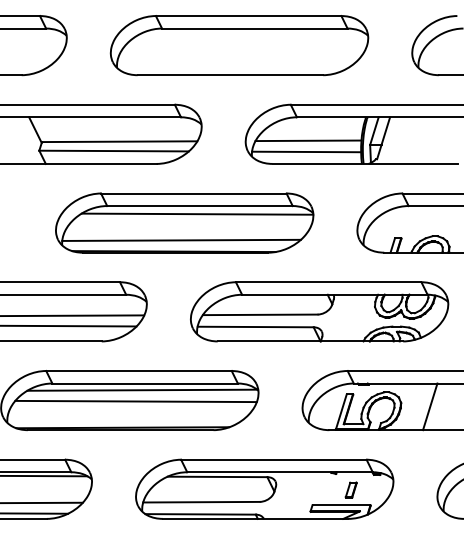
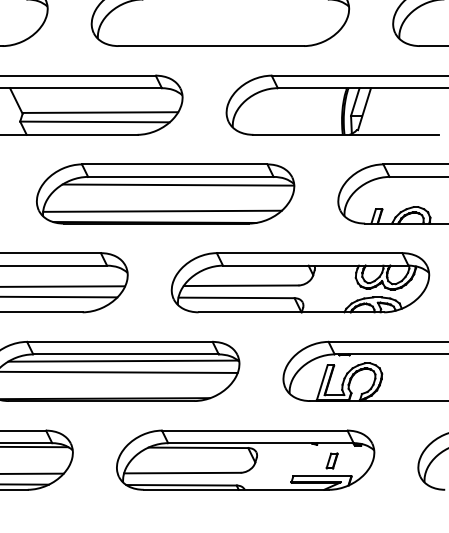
line: (308, 140) -> (289, 111), removed
line: (306, 151) -> (287, 122), removed
line: (430, 406) -> (411, 377), removed

